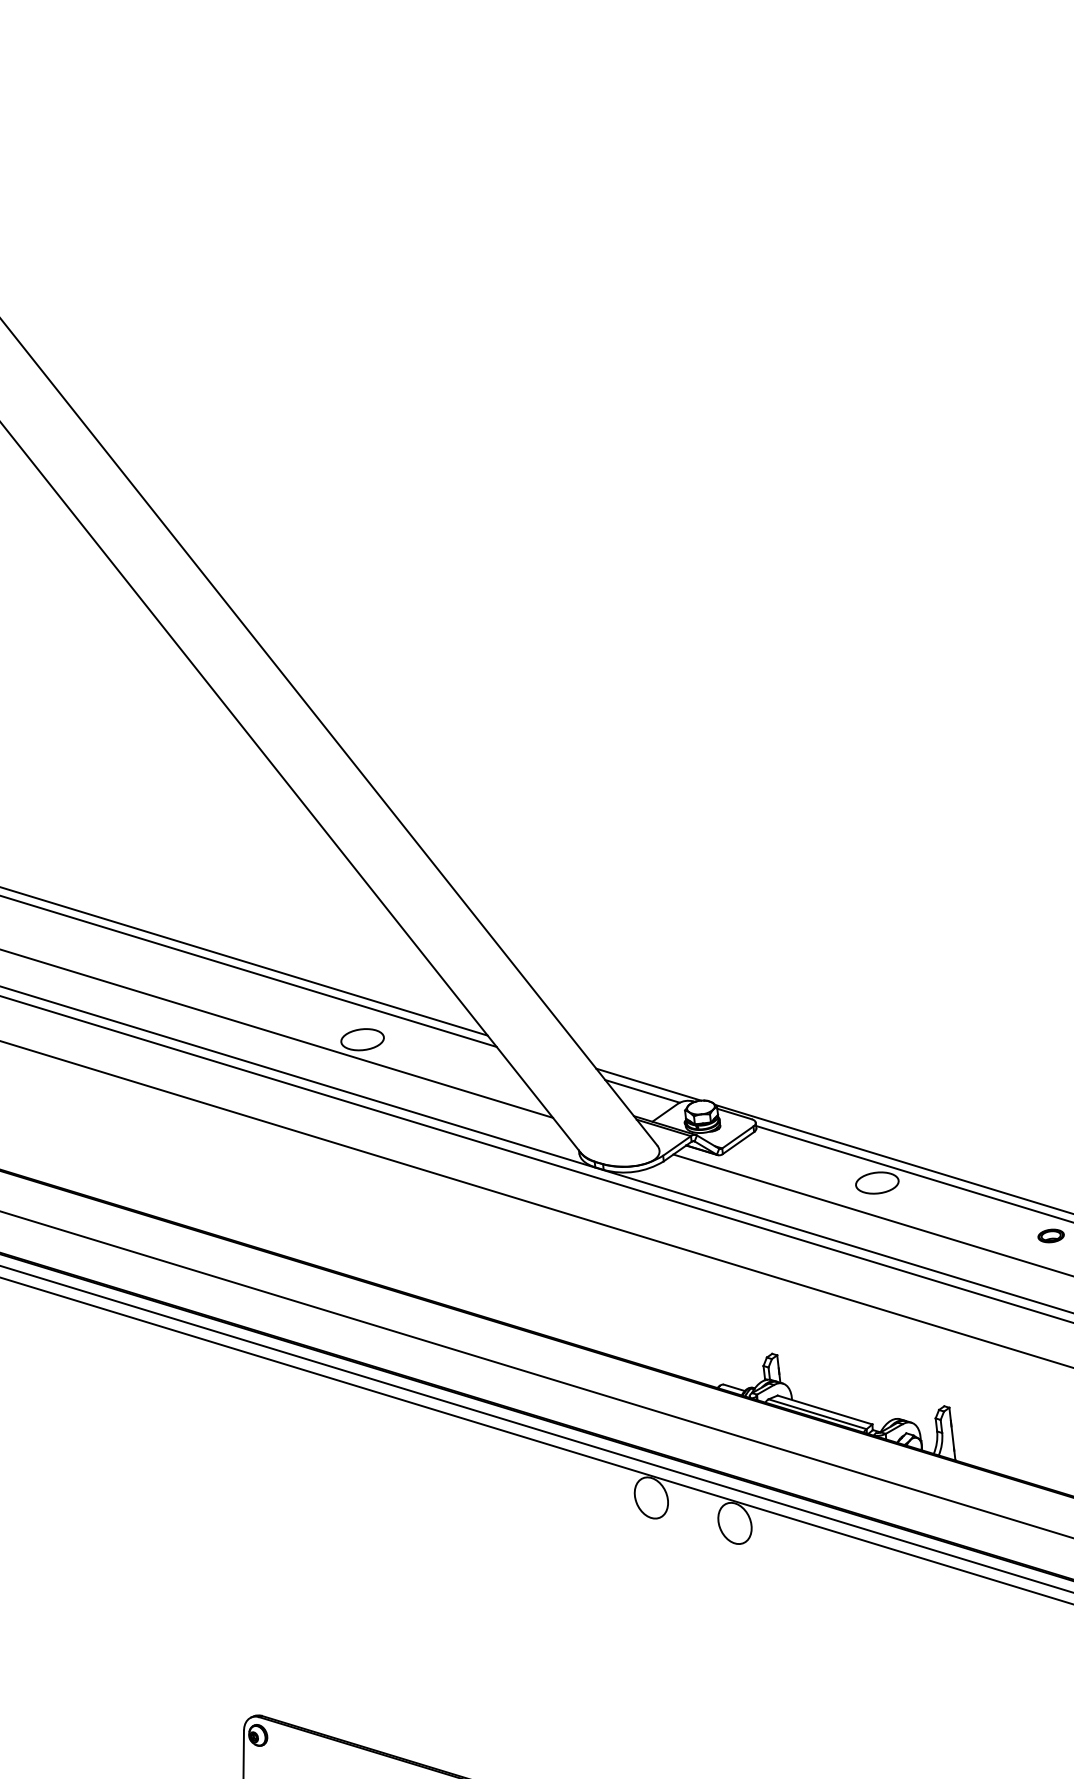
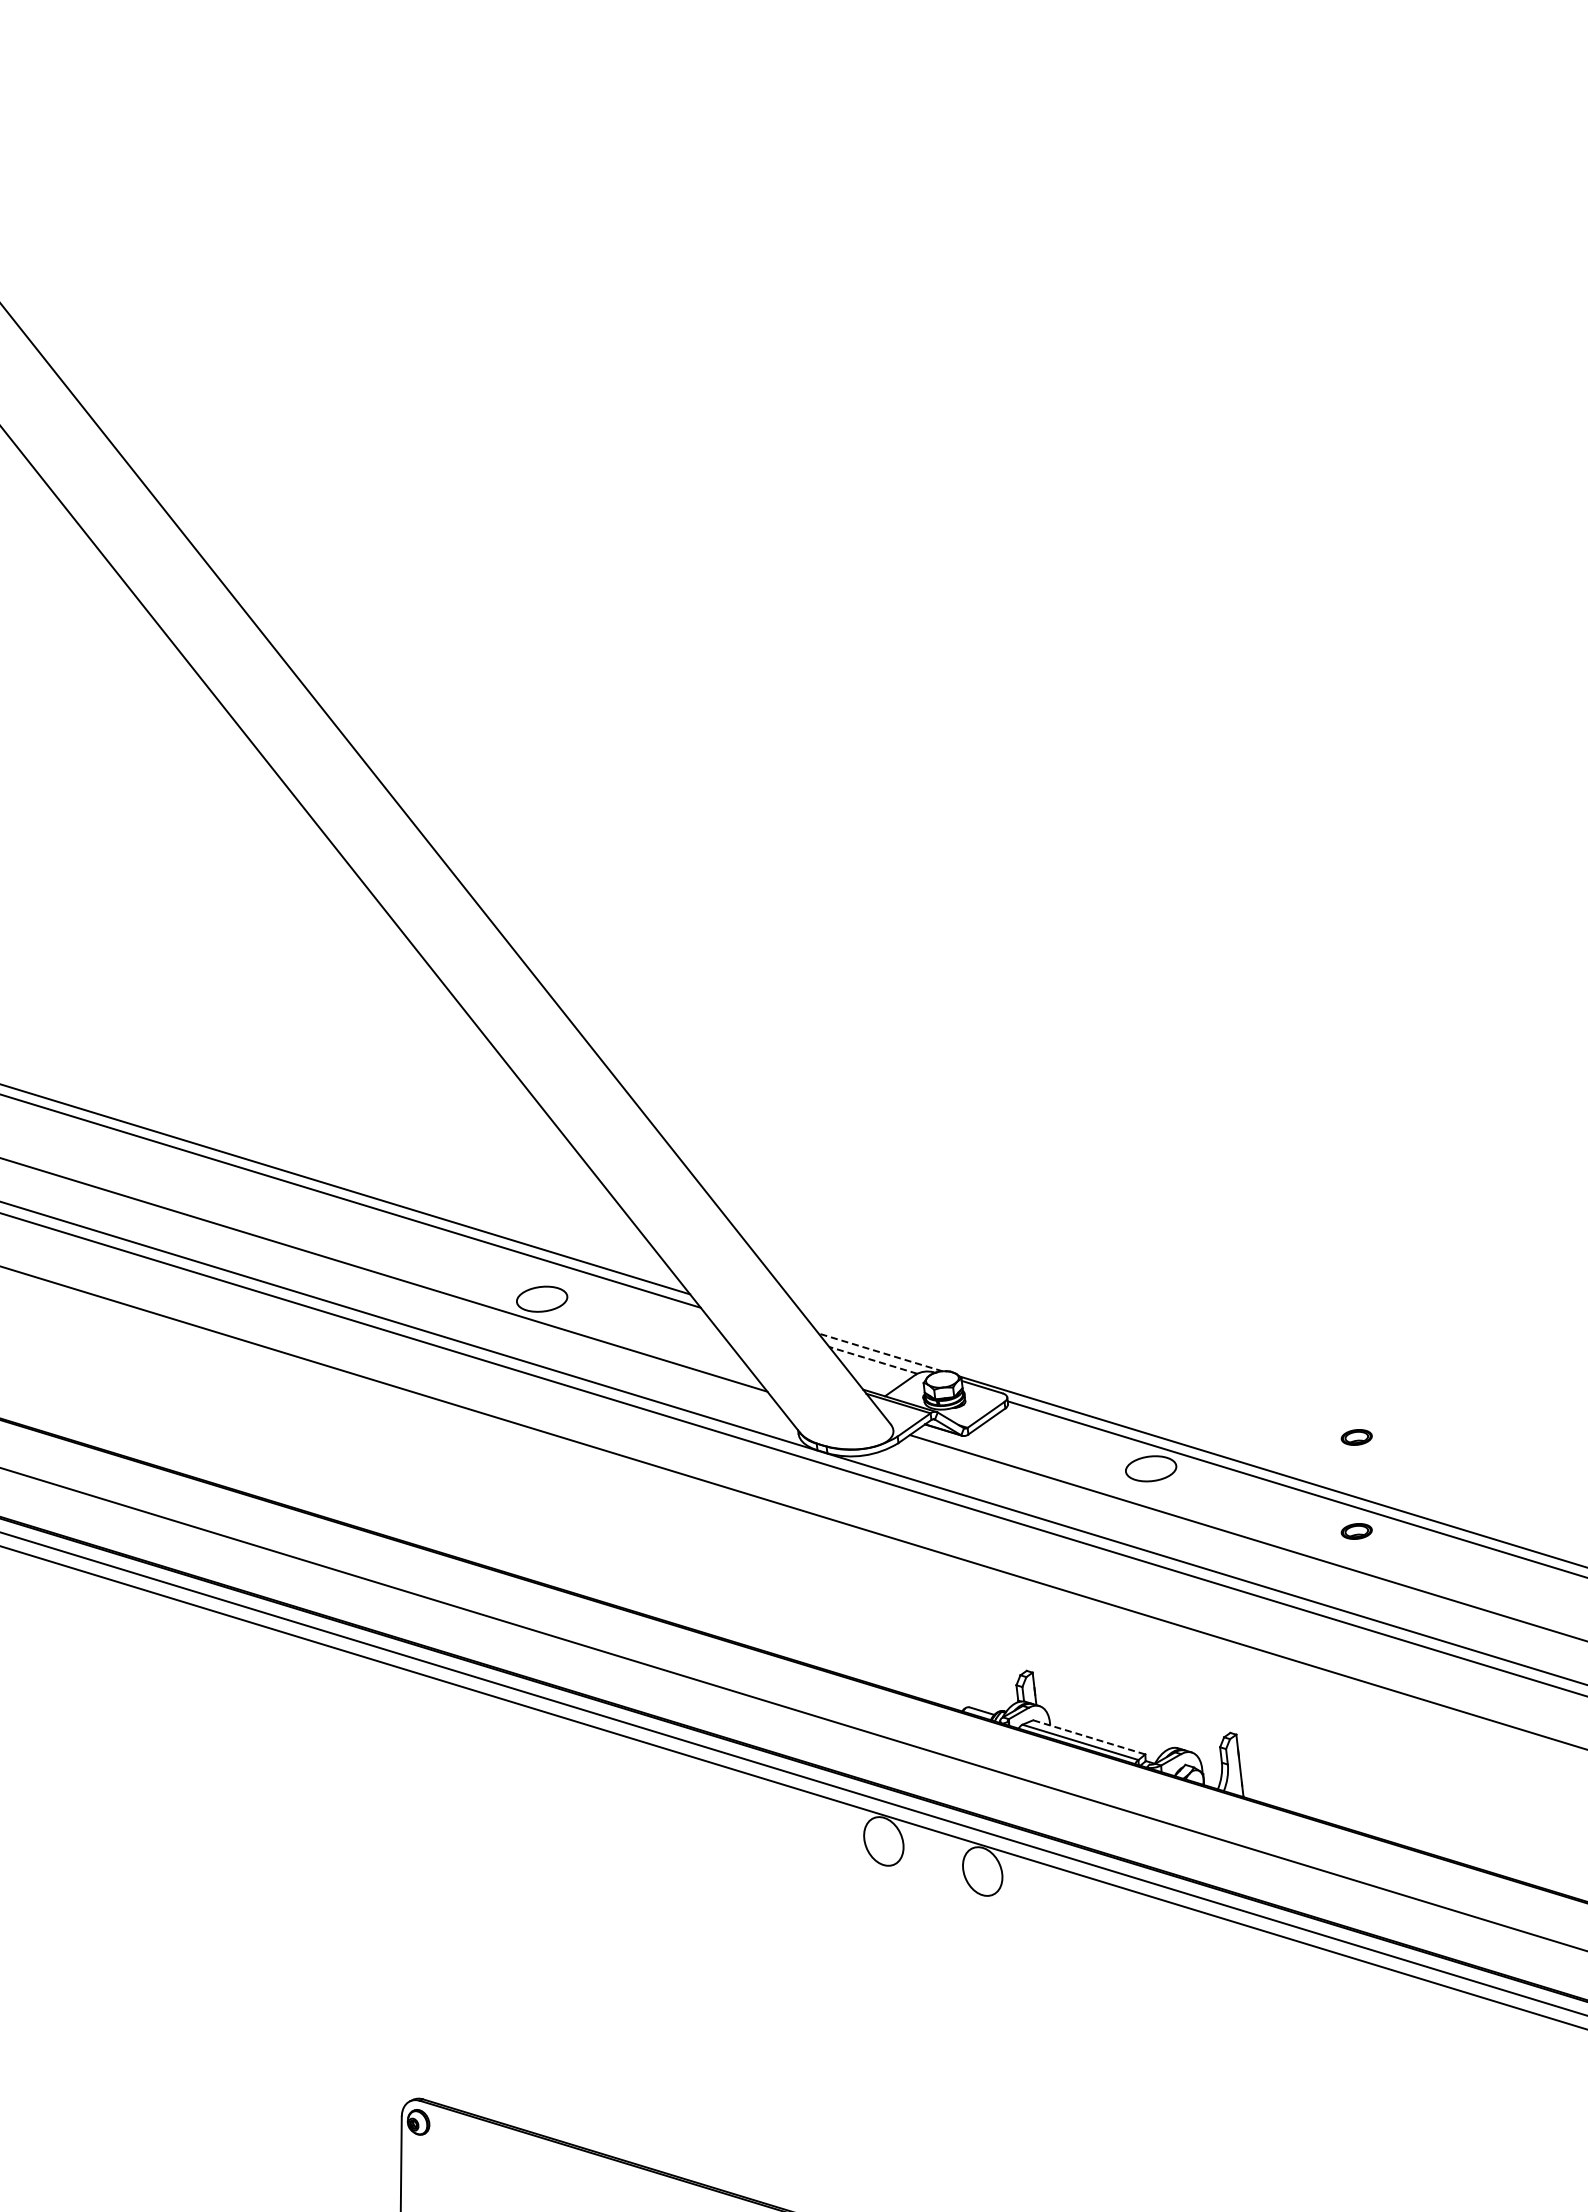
line: (648, 1084) -> (880, 1352), solid -> dashed
line: (641, 1091) -> (872, 1360), solid -> dashed
part: (1050, 1156) -> (1356, 1437), added
line: (825, 1410) -> (1089, 1737), solid -> dashed

